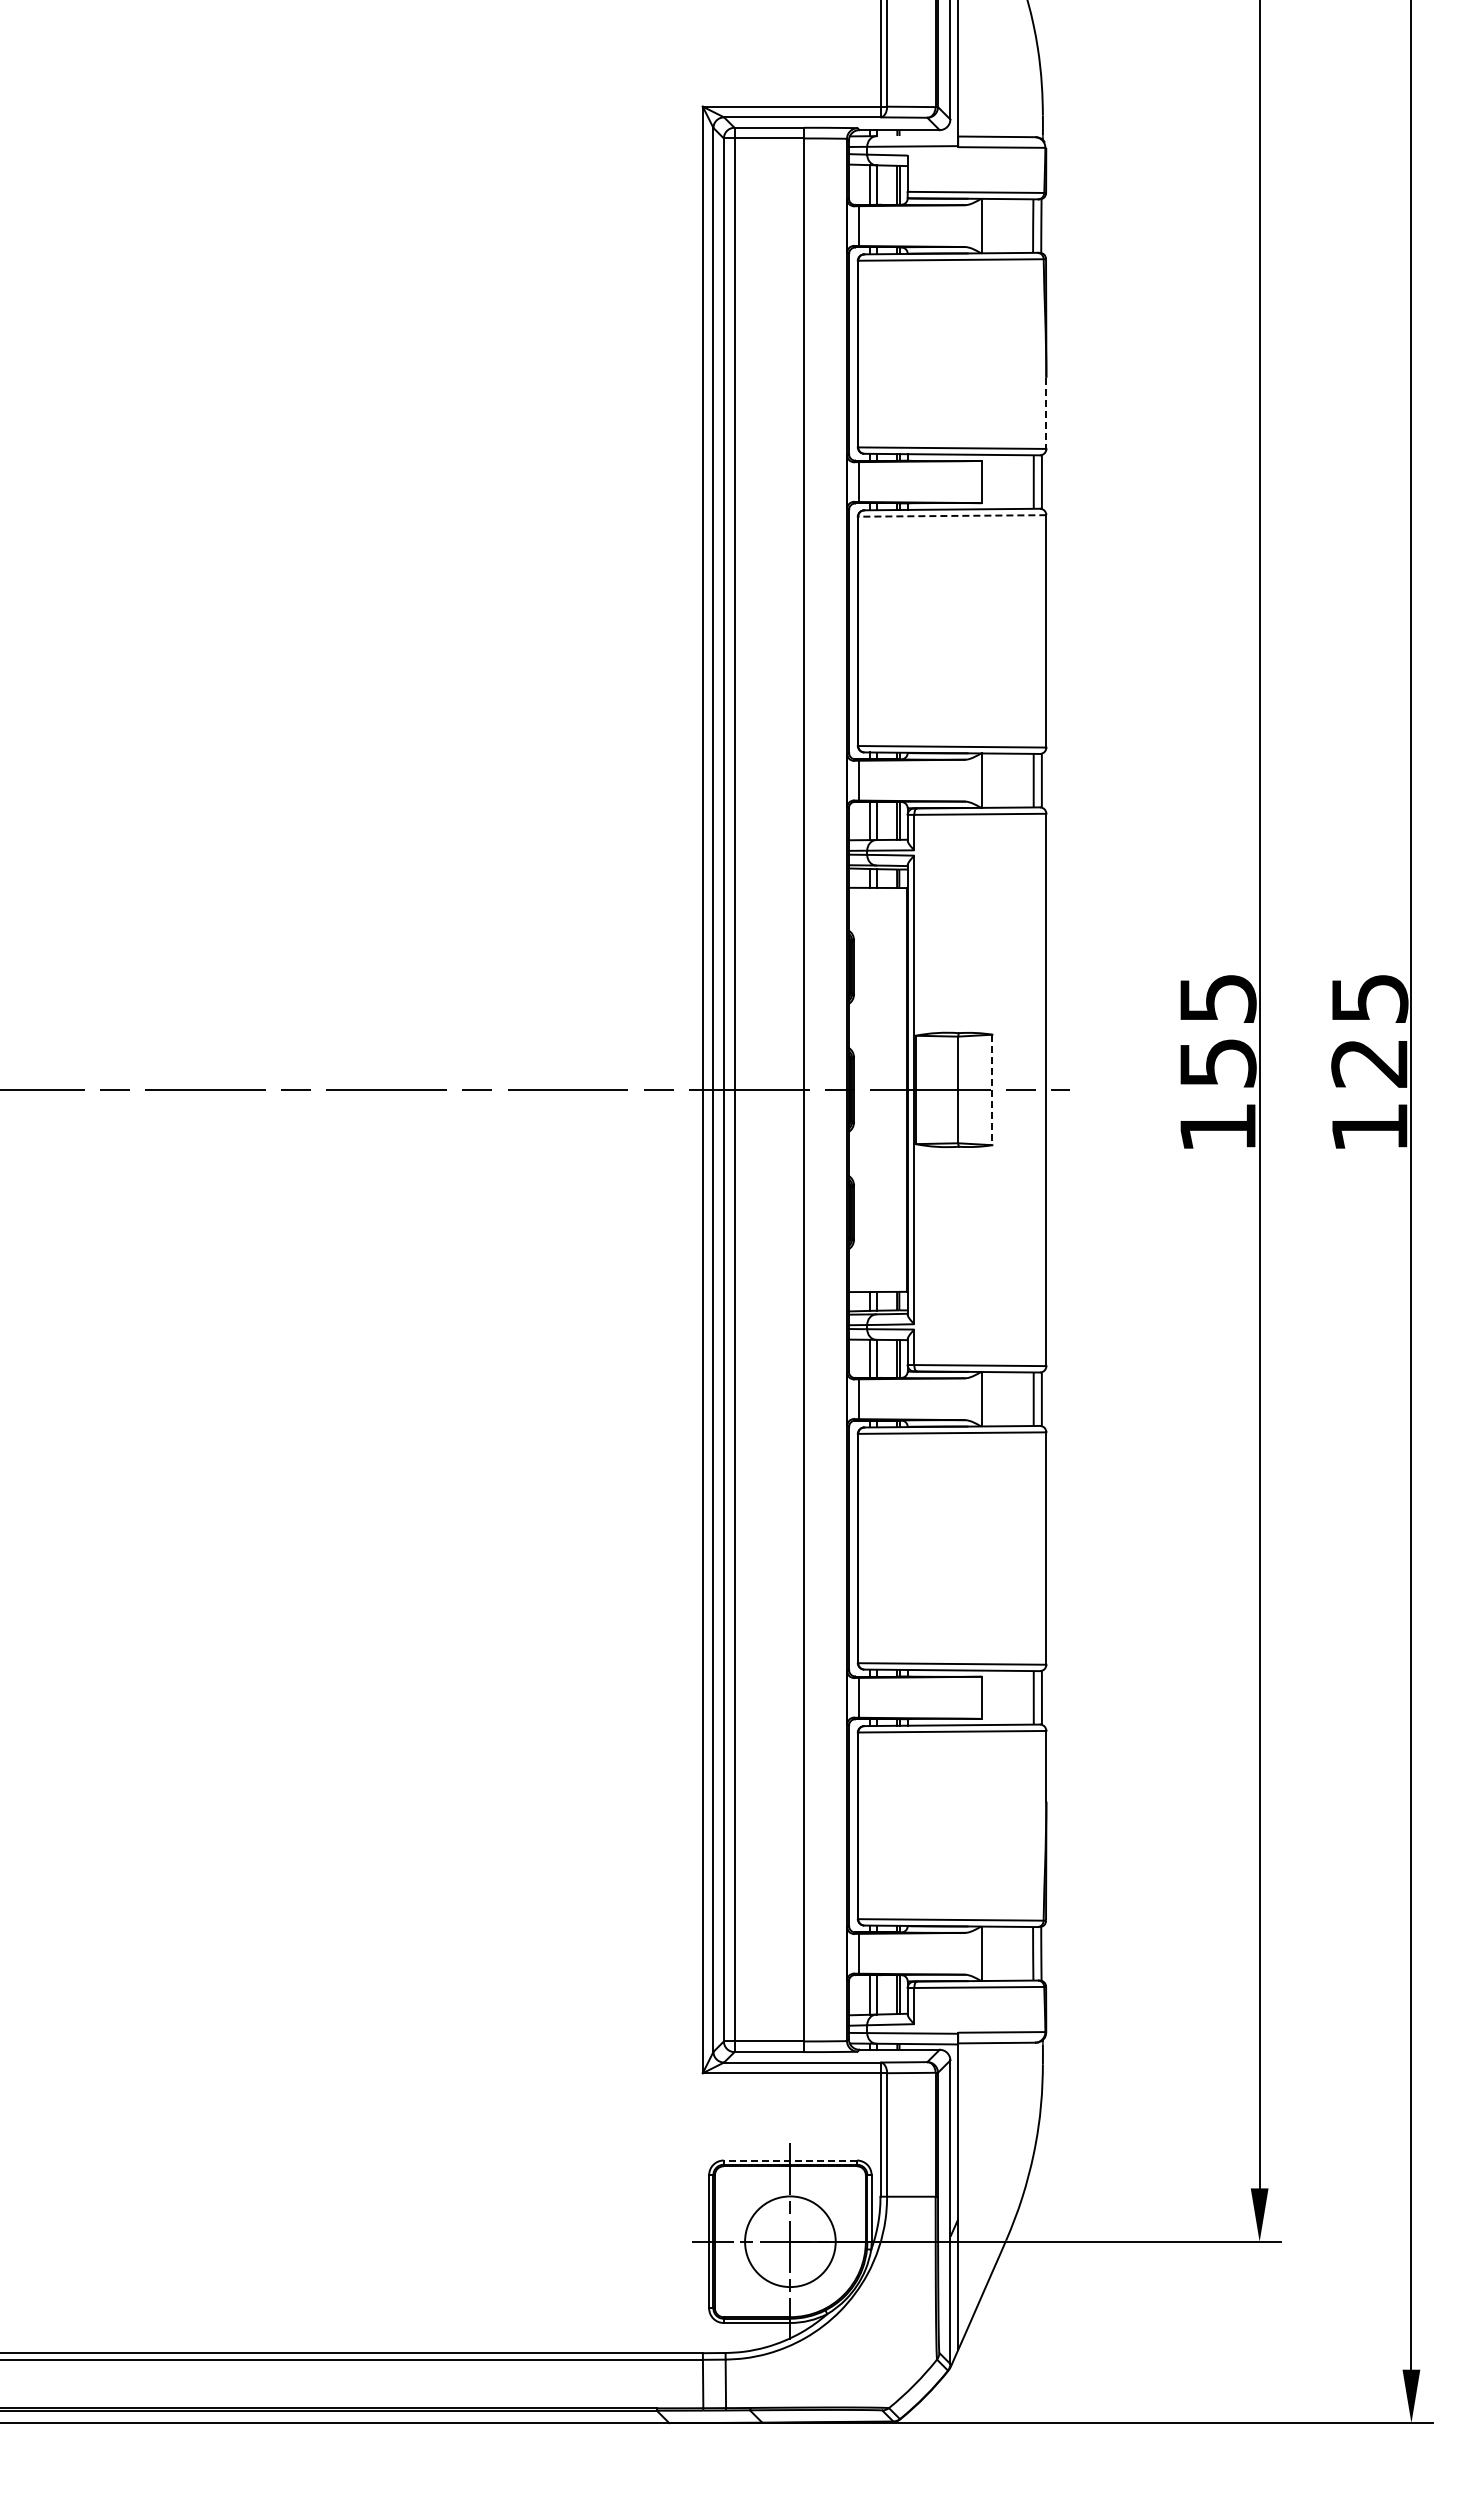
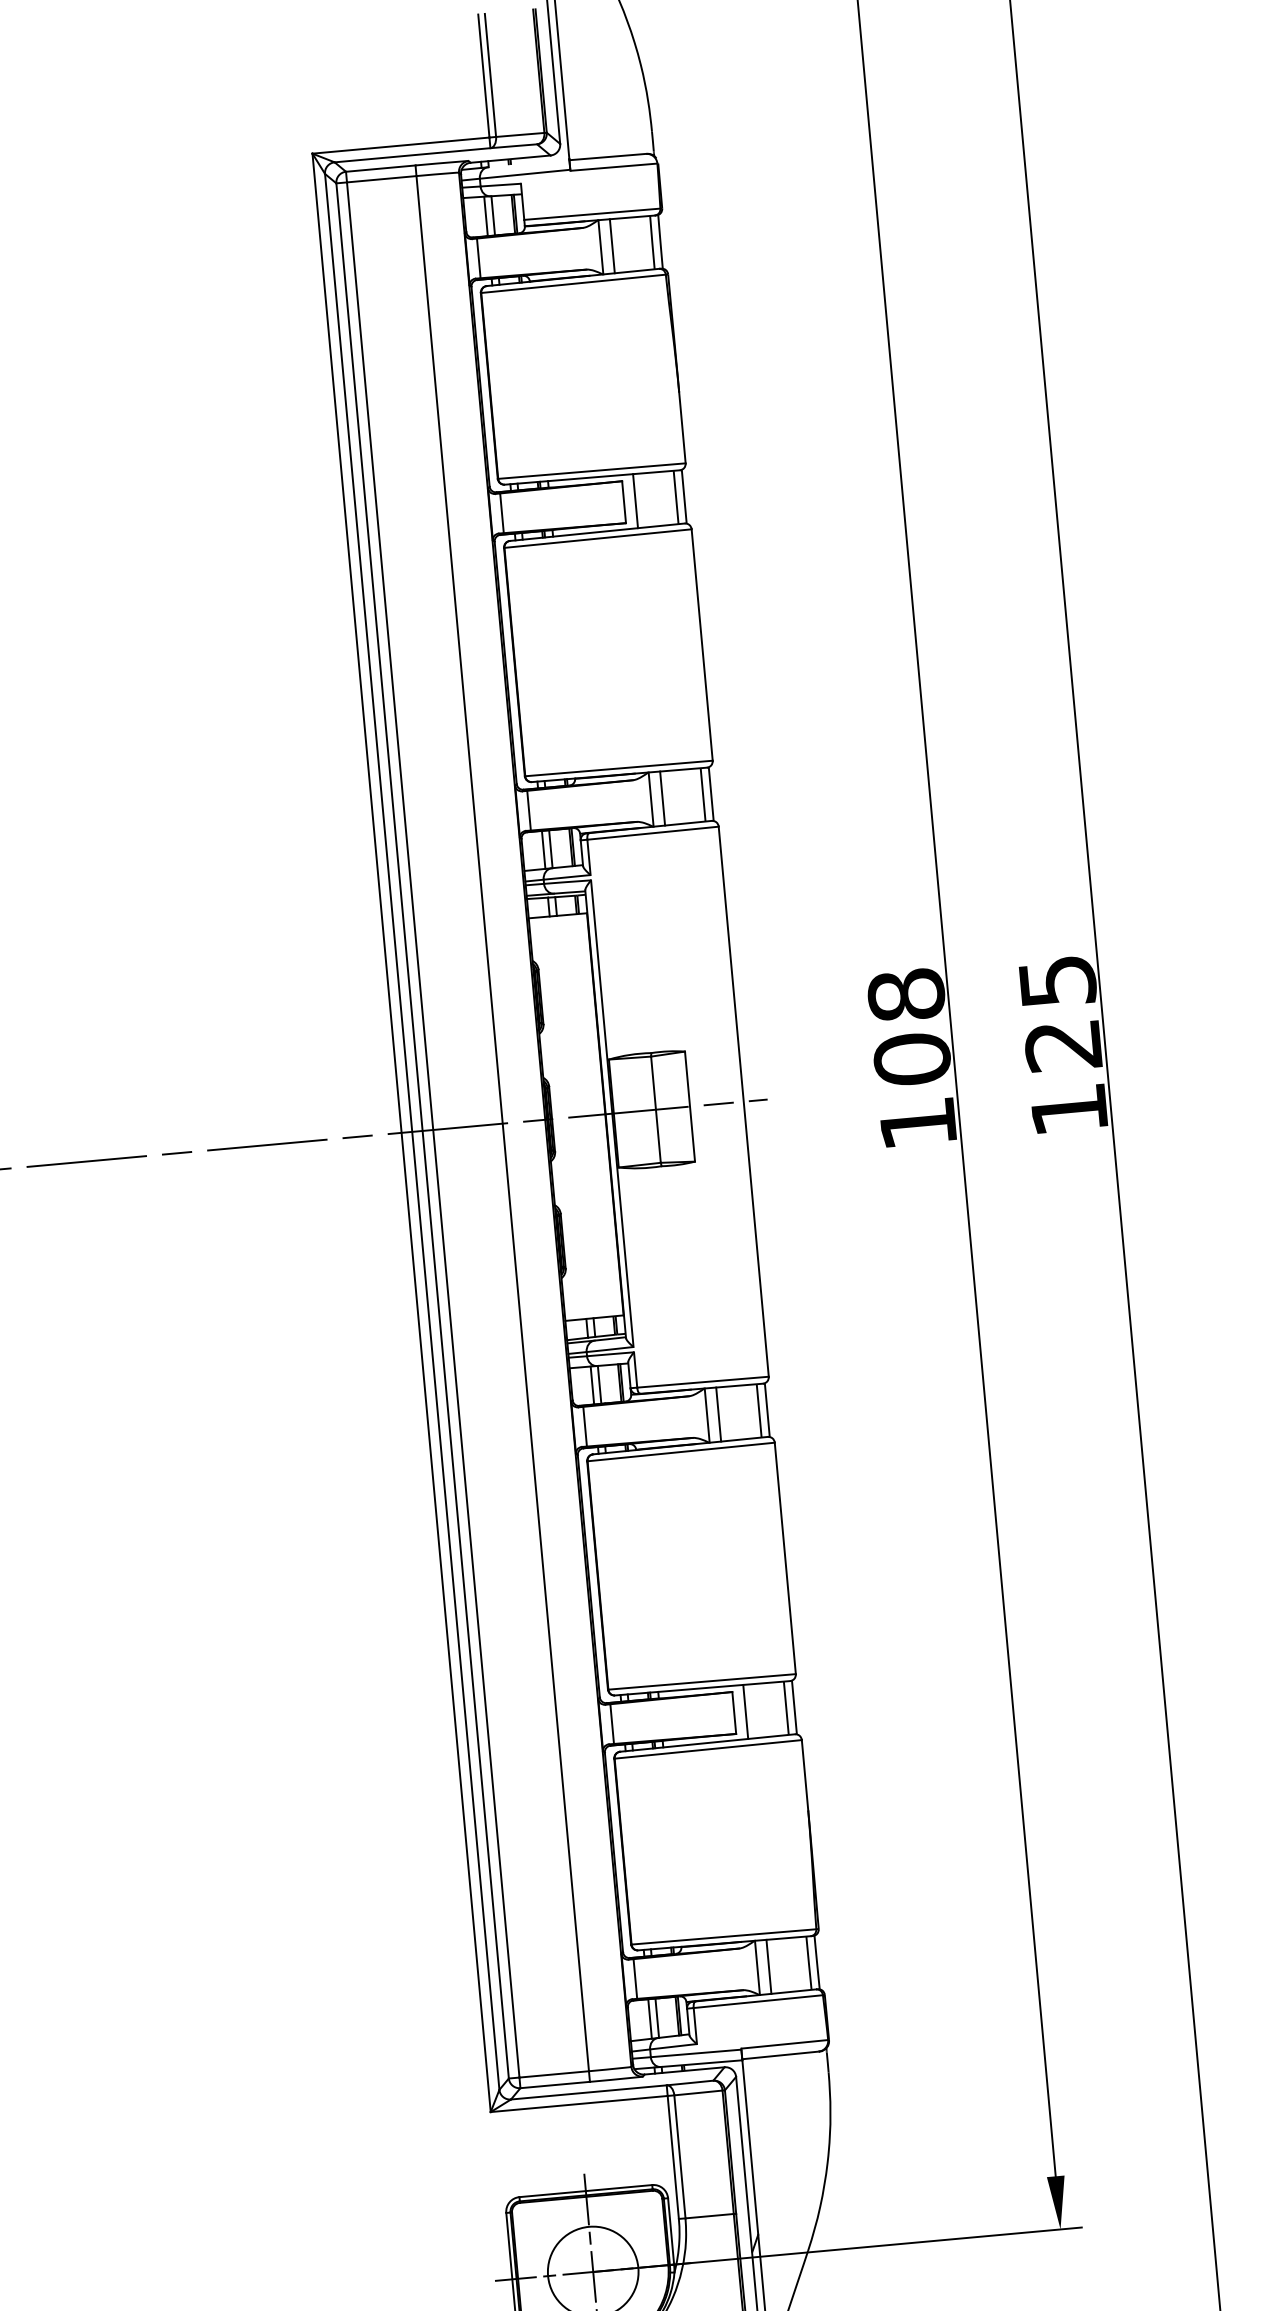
line: (993, 225) -> (612, 245), added
line: (1046, 413) -> (682, 428), dashed -> solid
line: (993, 481) -> (635, 500), added
line: (951, 515) -> (597, 538), dashed -> solid
line: (993, 780) -> (663, 798), added
text: (1217, 1030) -> (908, 1027), 155 -> 108
line: (992, 1090) -> (690, 1107), dashed -> solid
line: (993, 1399) -> (719, 1414), added
line: (993, 1697) -> (746, 1711), added
line: (993, 1953) -> (769, 1966), added
line: (790, 2160) -> (585, 2191), dashed -> solid

